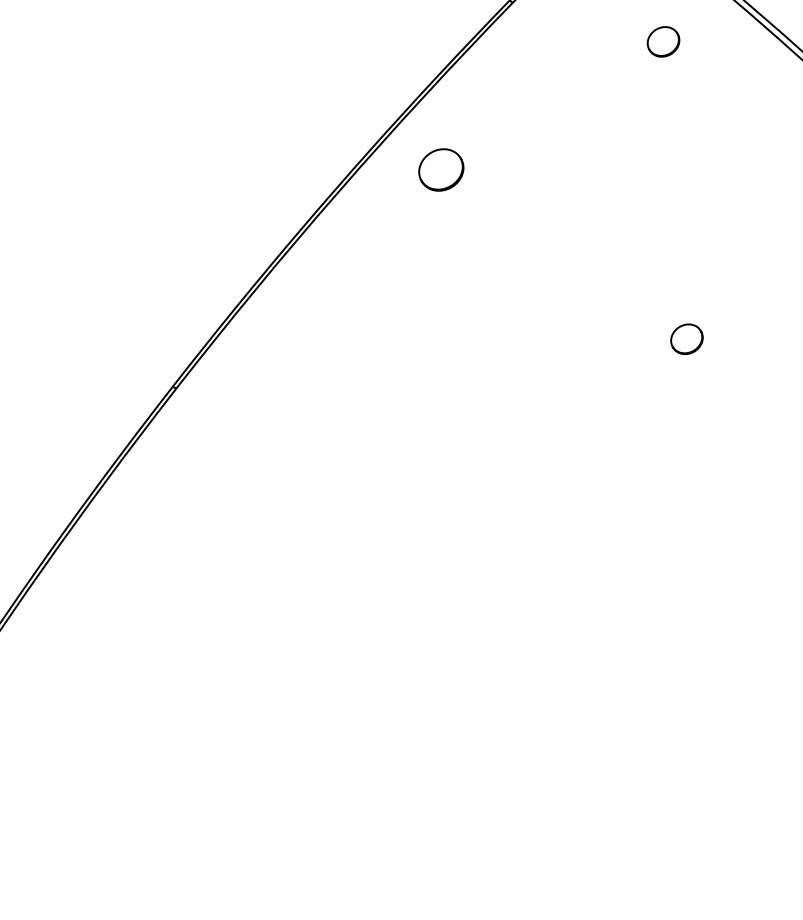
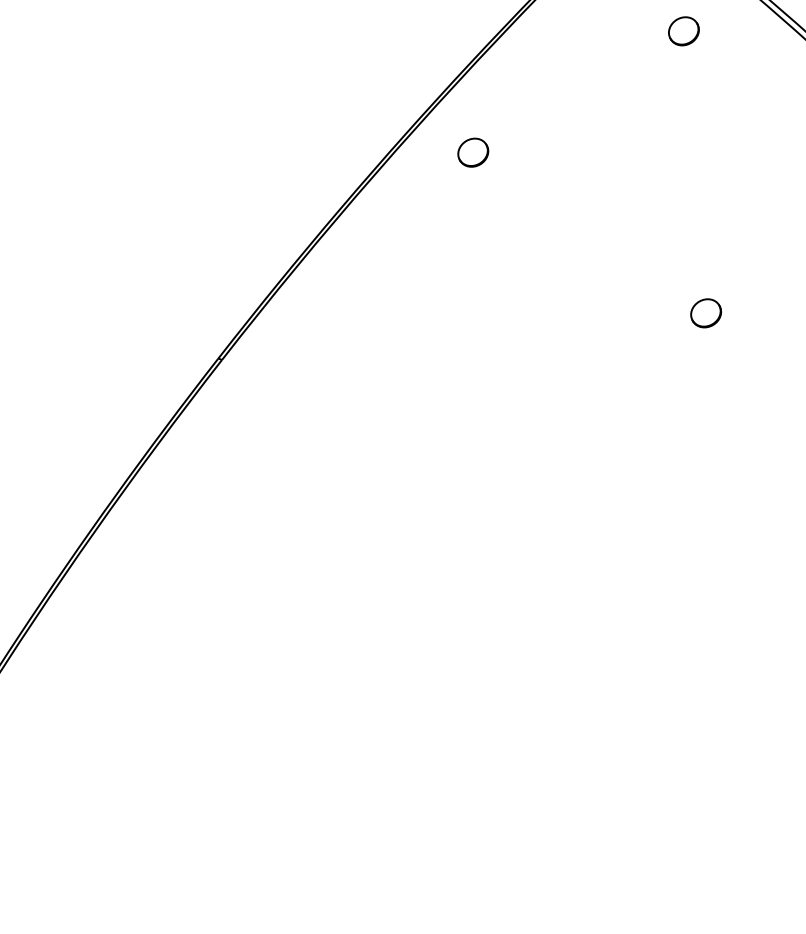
part: (441, 169) -> (473, 152), size x0.71

